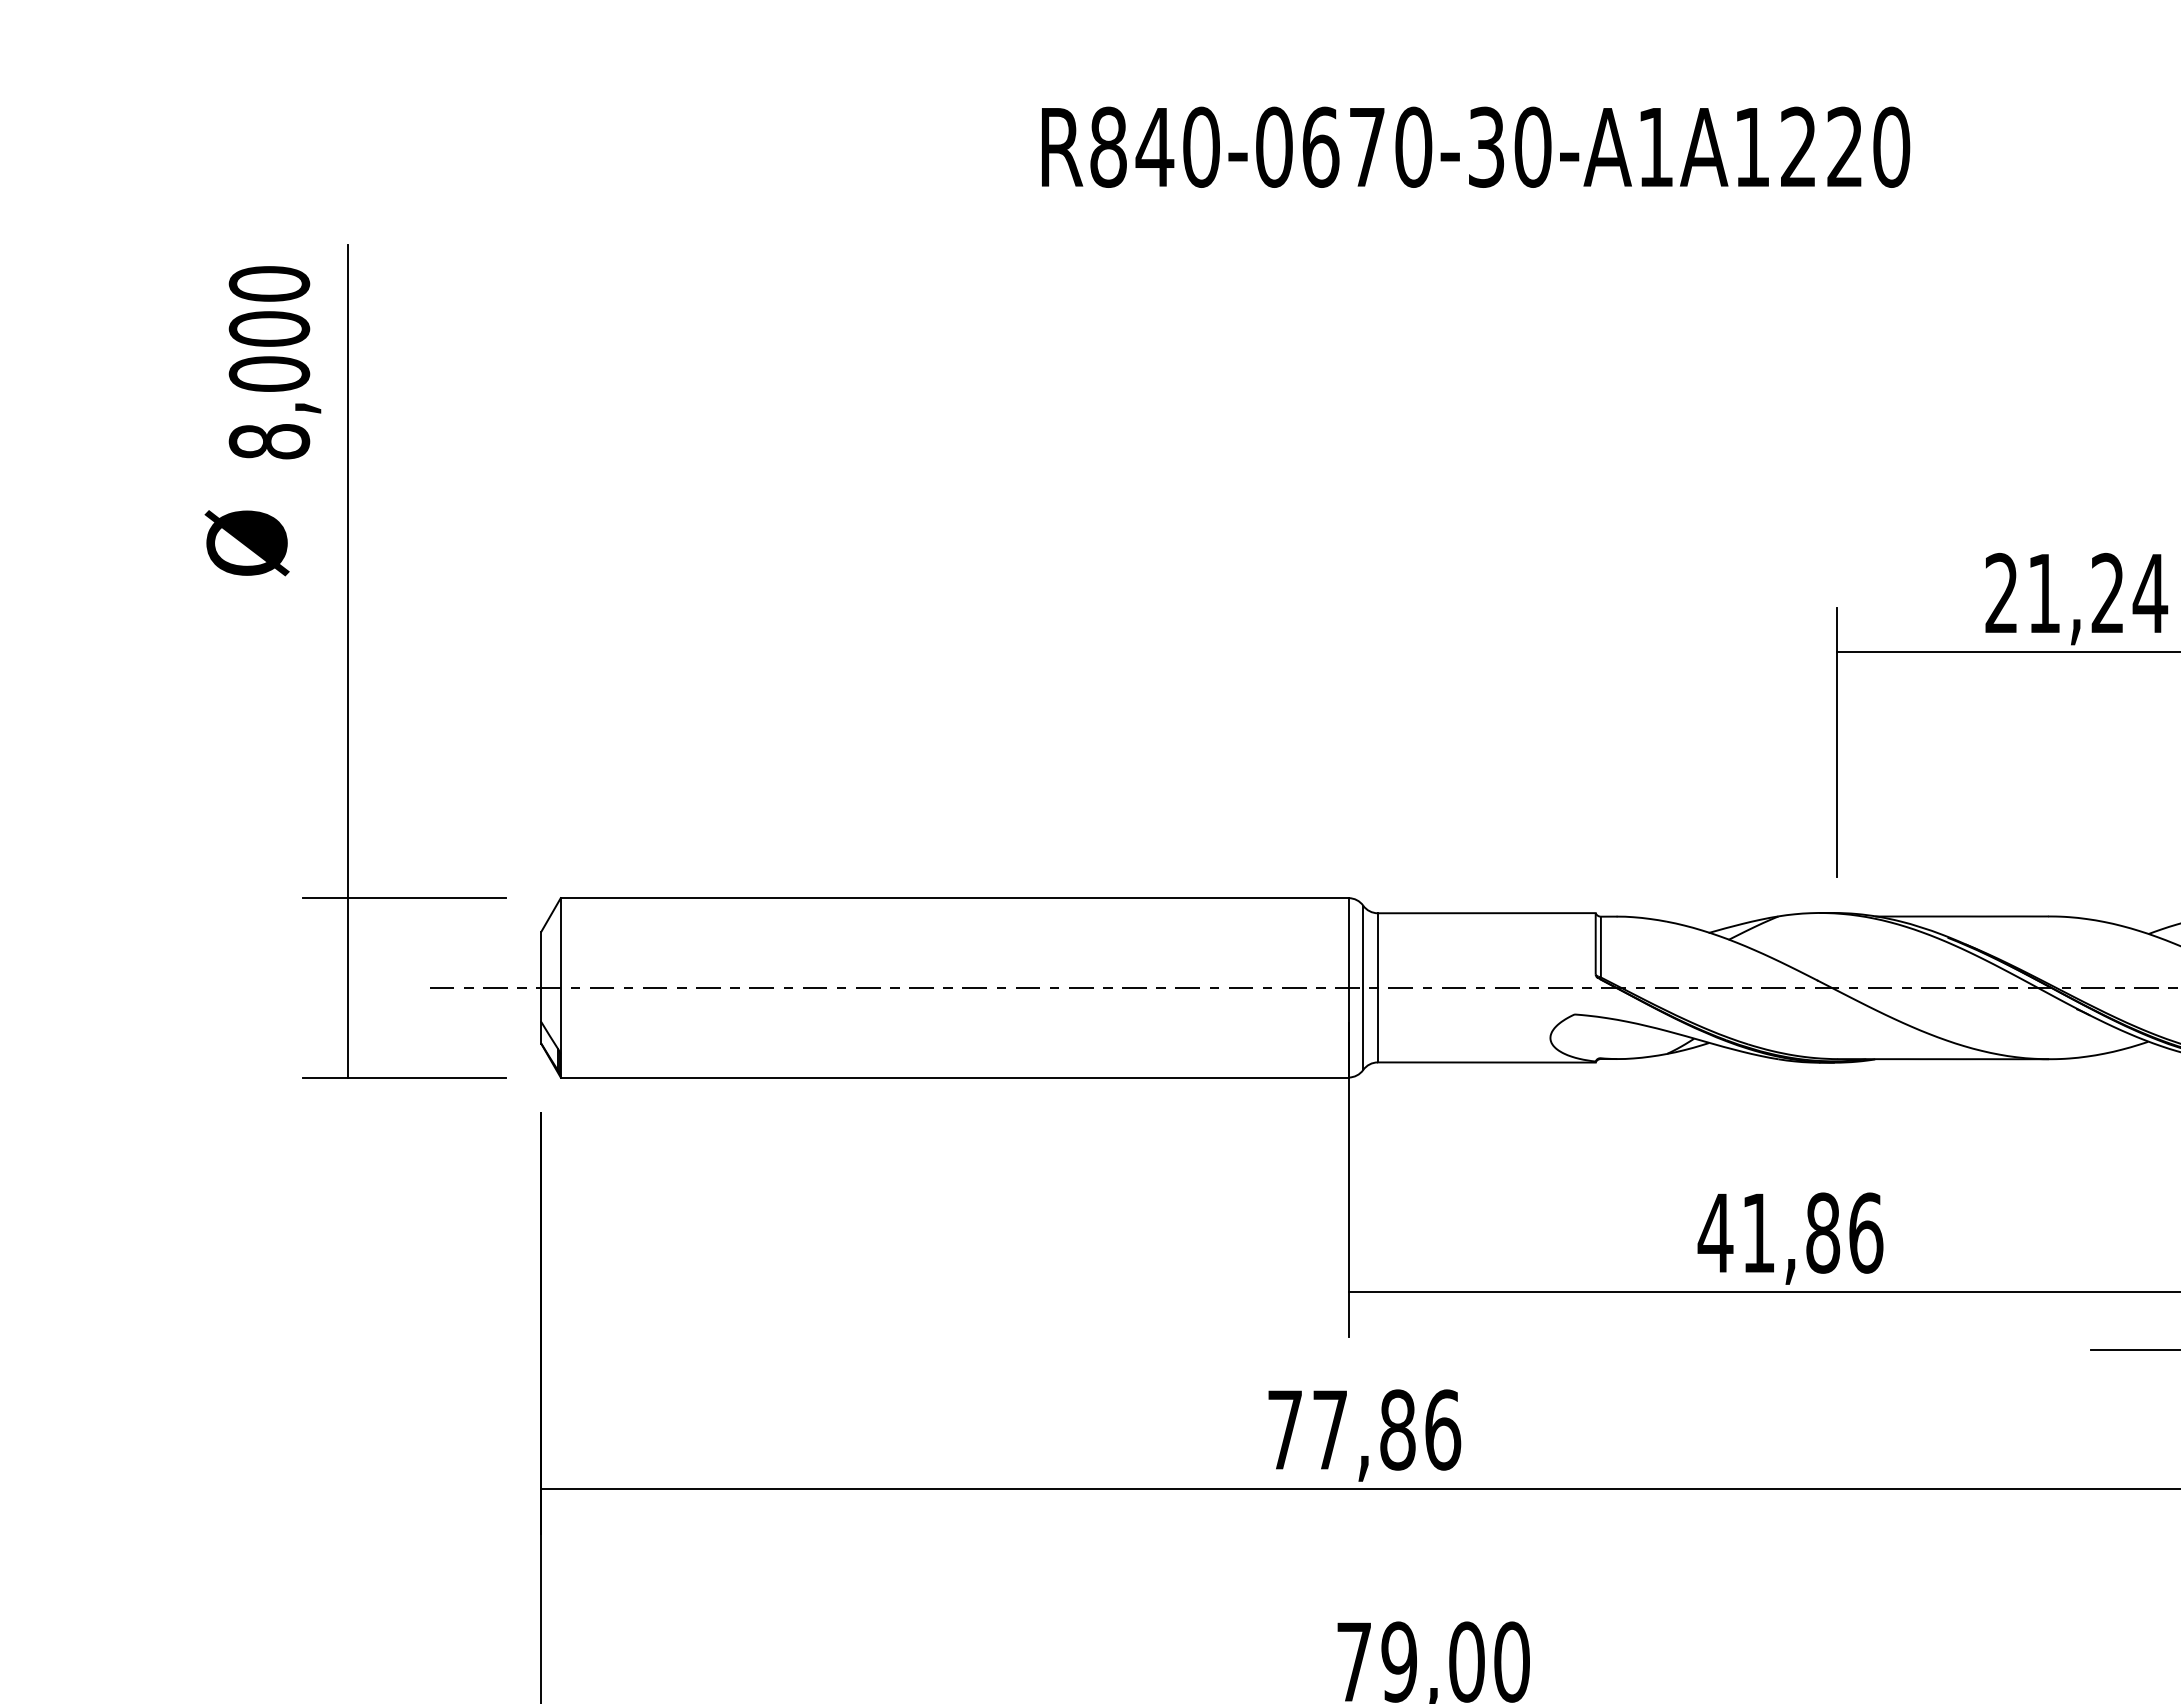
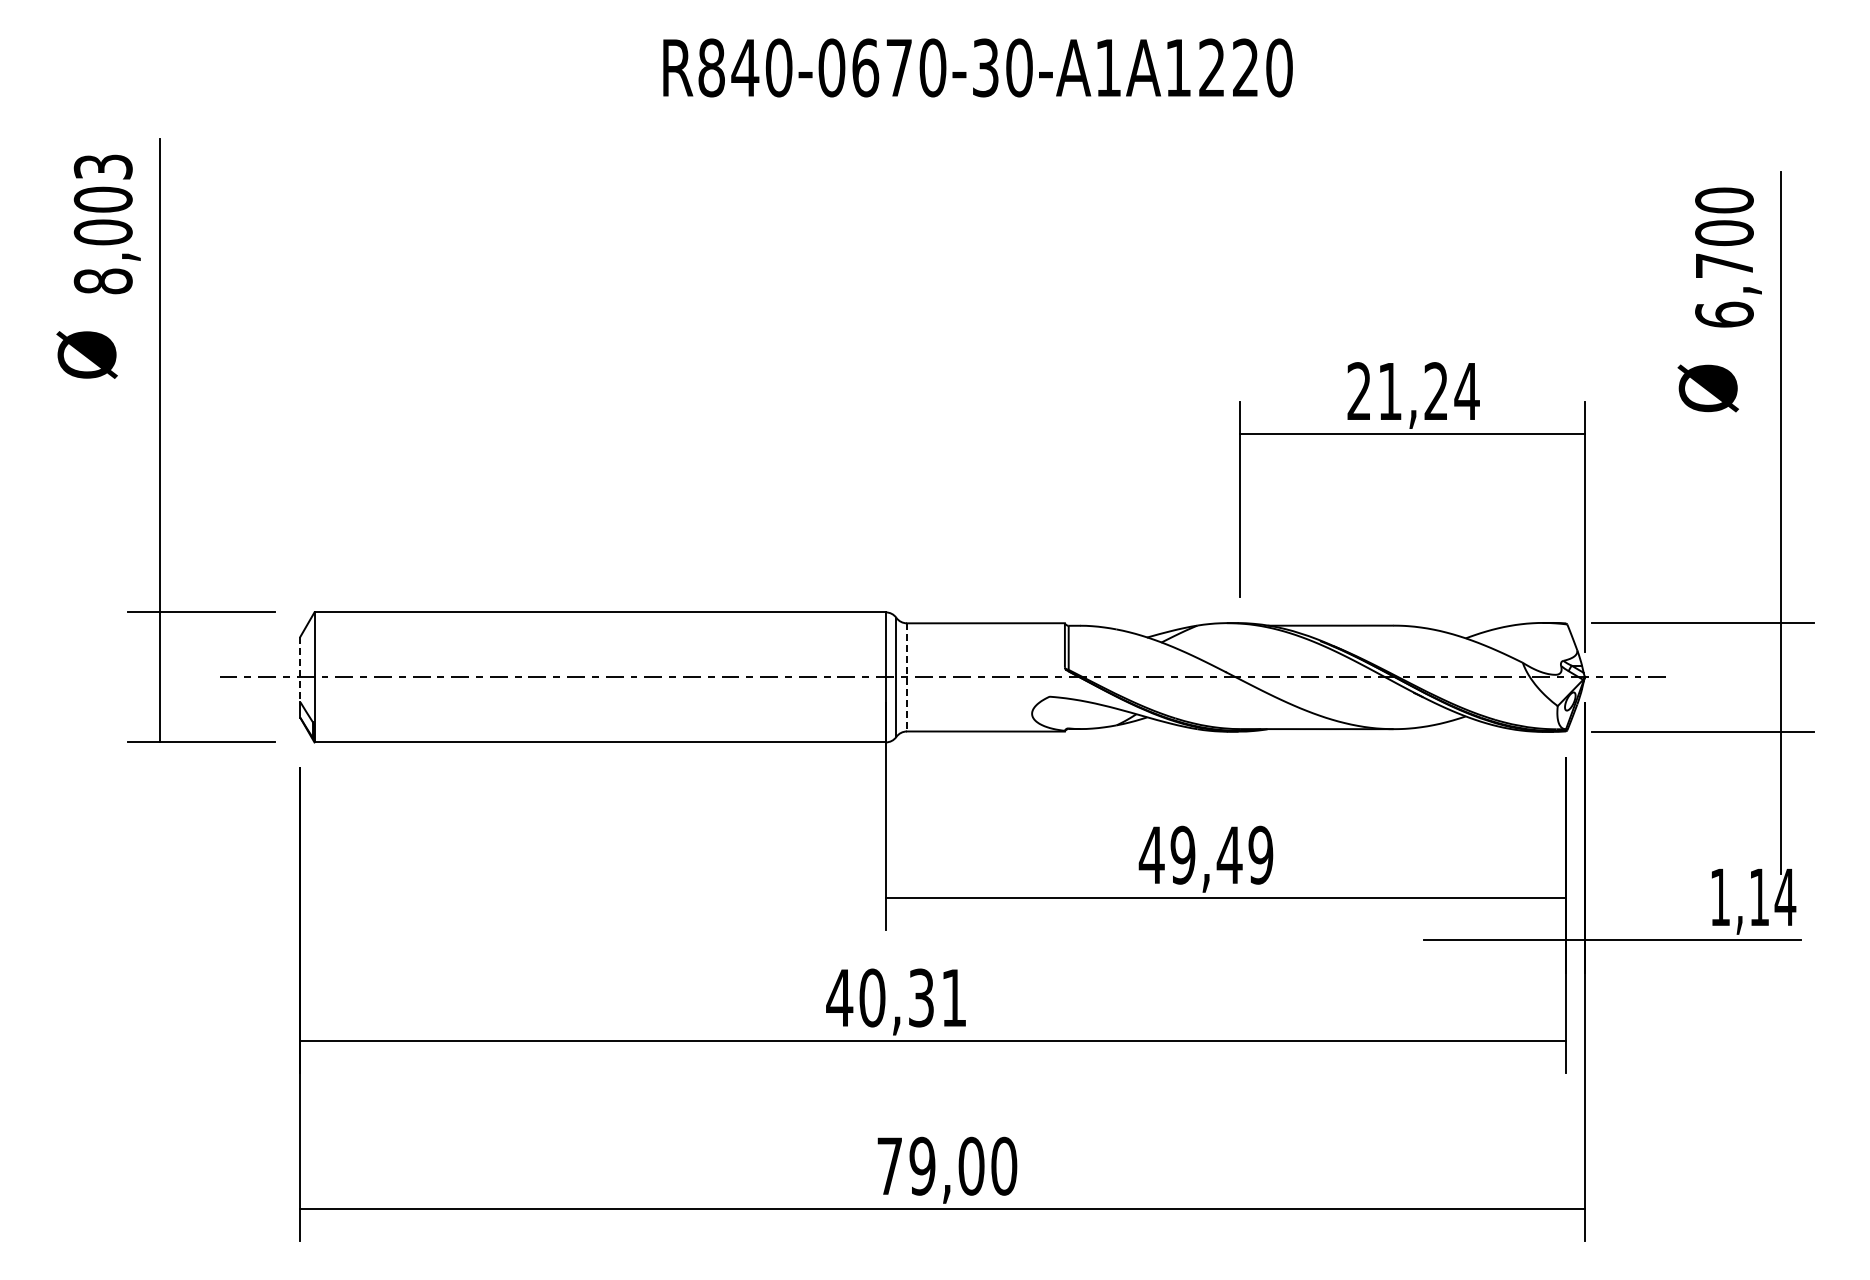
text: (268, 283) -> (102, 166), 8,000 -> 8,003
line: (541, 976) -> (300, 669), solid -> dashed
line: (1378, 987) -> (907, 677), solid -> dashed
text: (1811, 1232) -> (1221, 854), 41,86 -> 49,49
text: (1363, 1429) -> (896, 997), 77,86 -> 40,31

